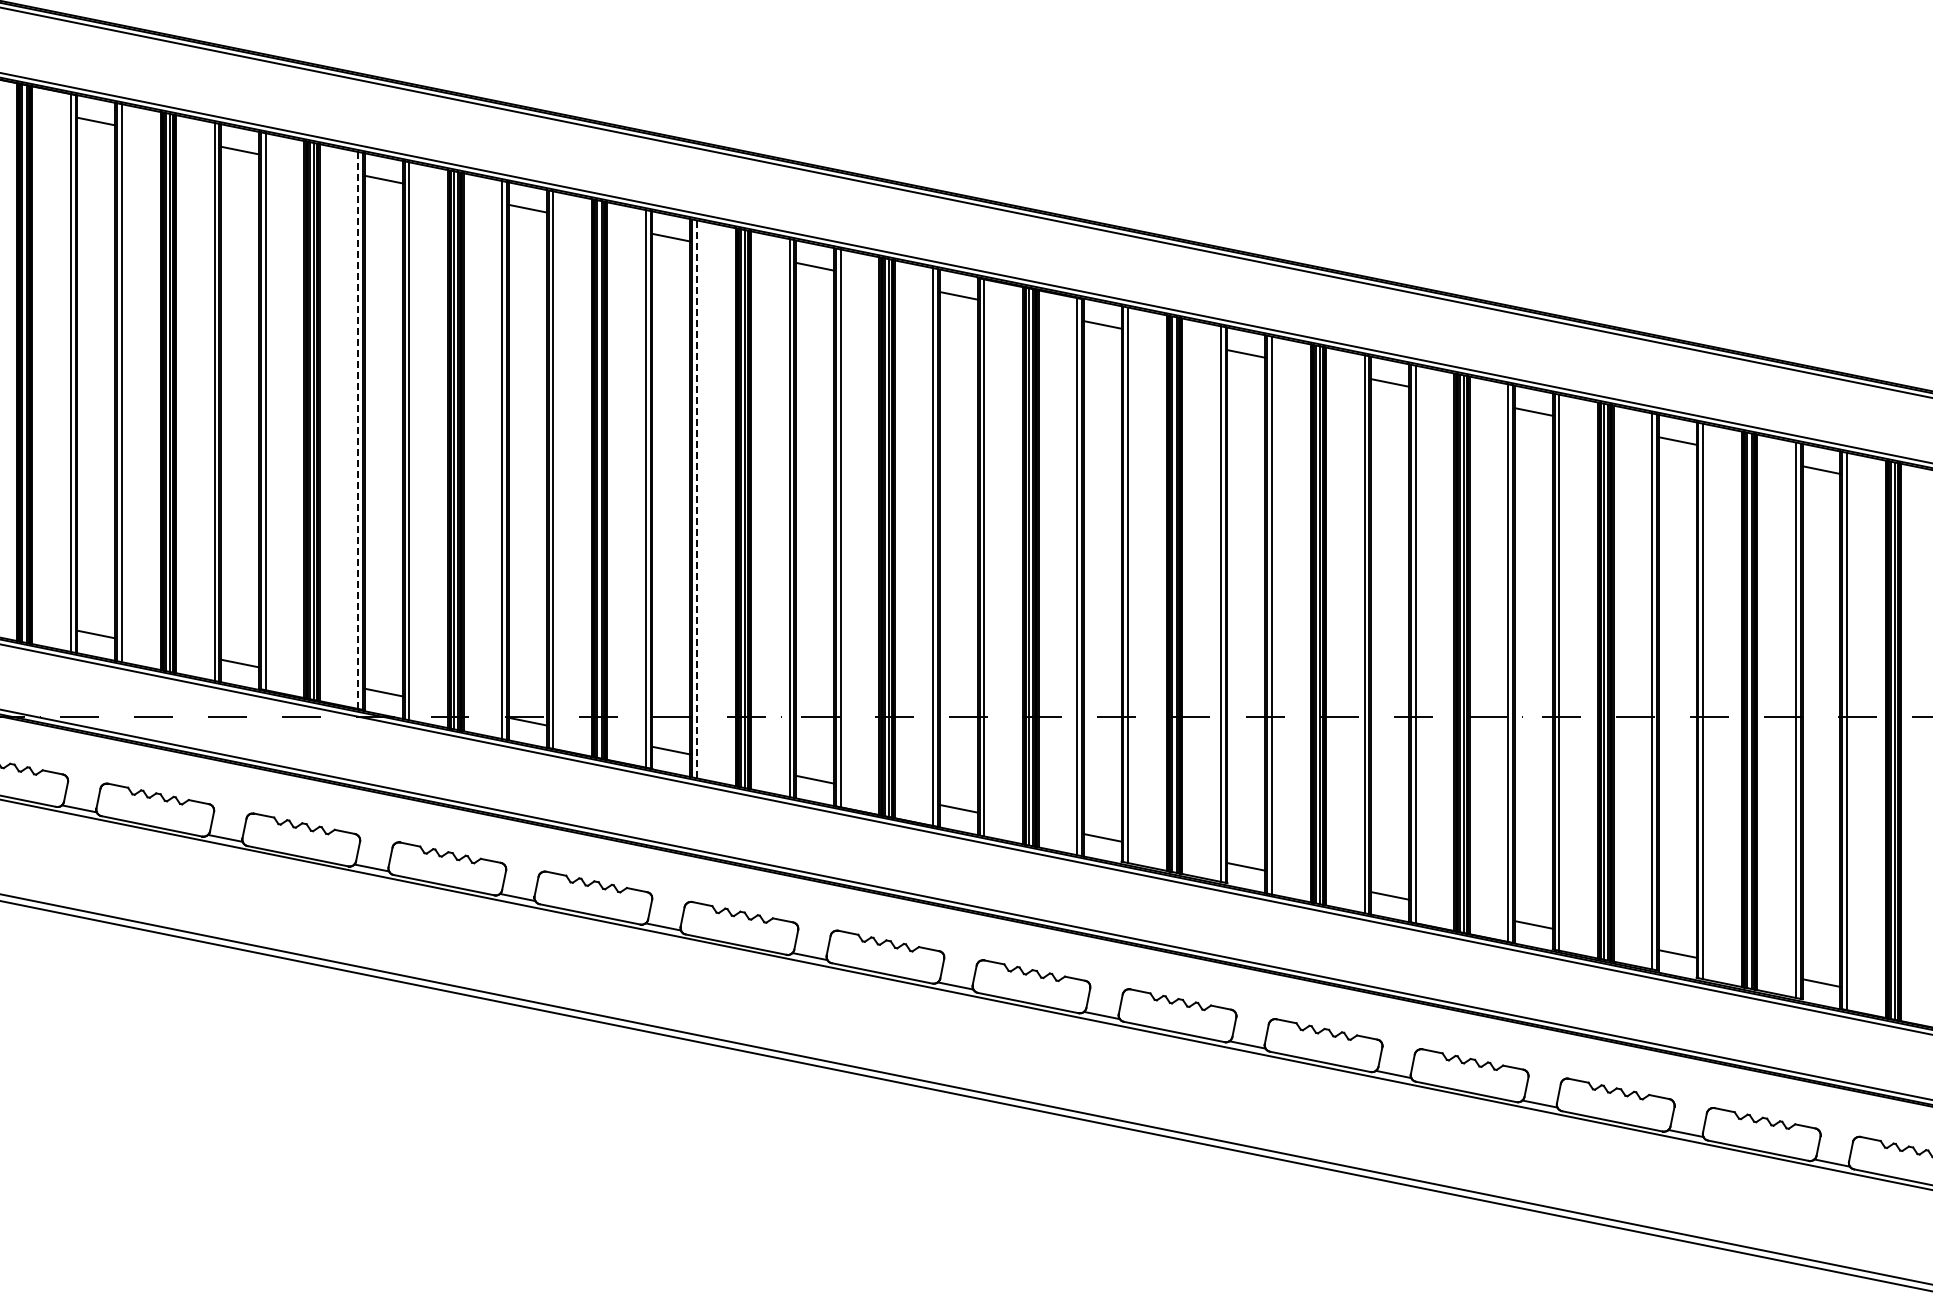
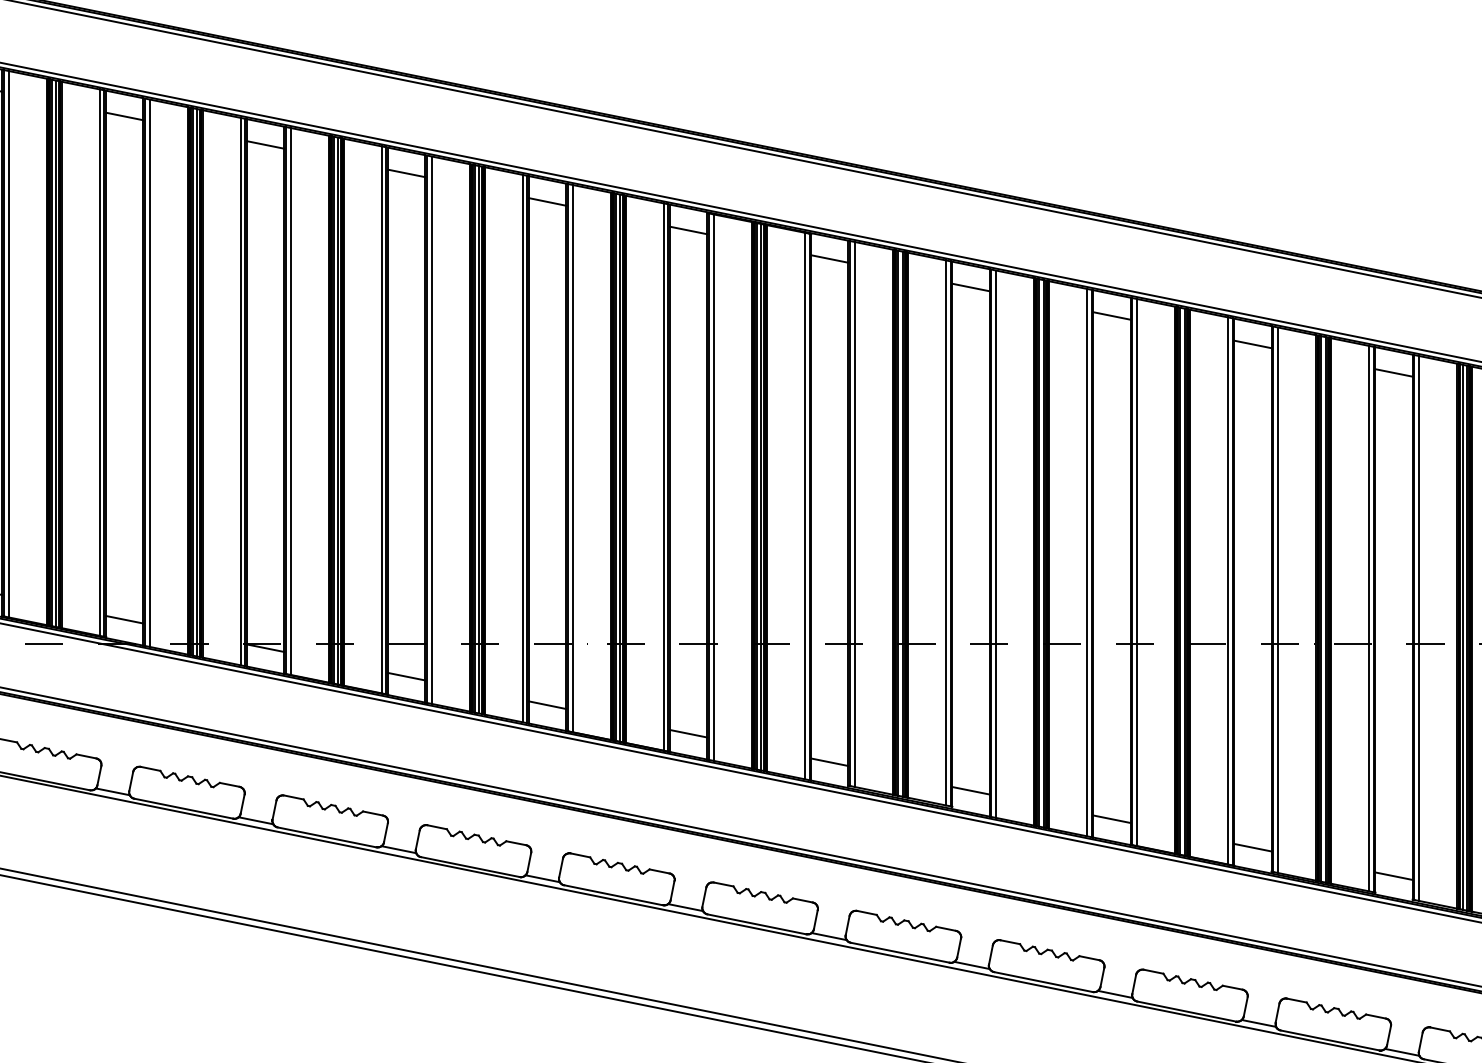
line: (358, 430) -> (99, 362), dashed -> solid
line: (696, 499) -> (431, 430), dashed -> solid

